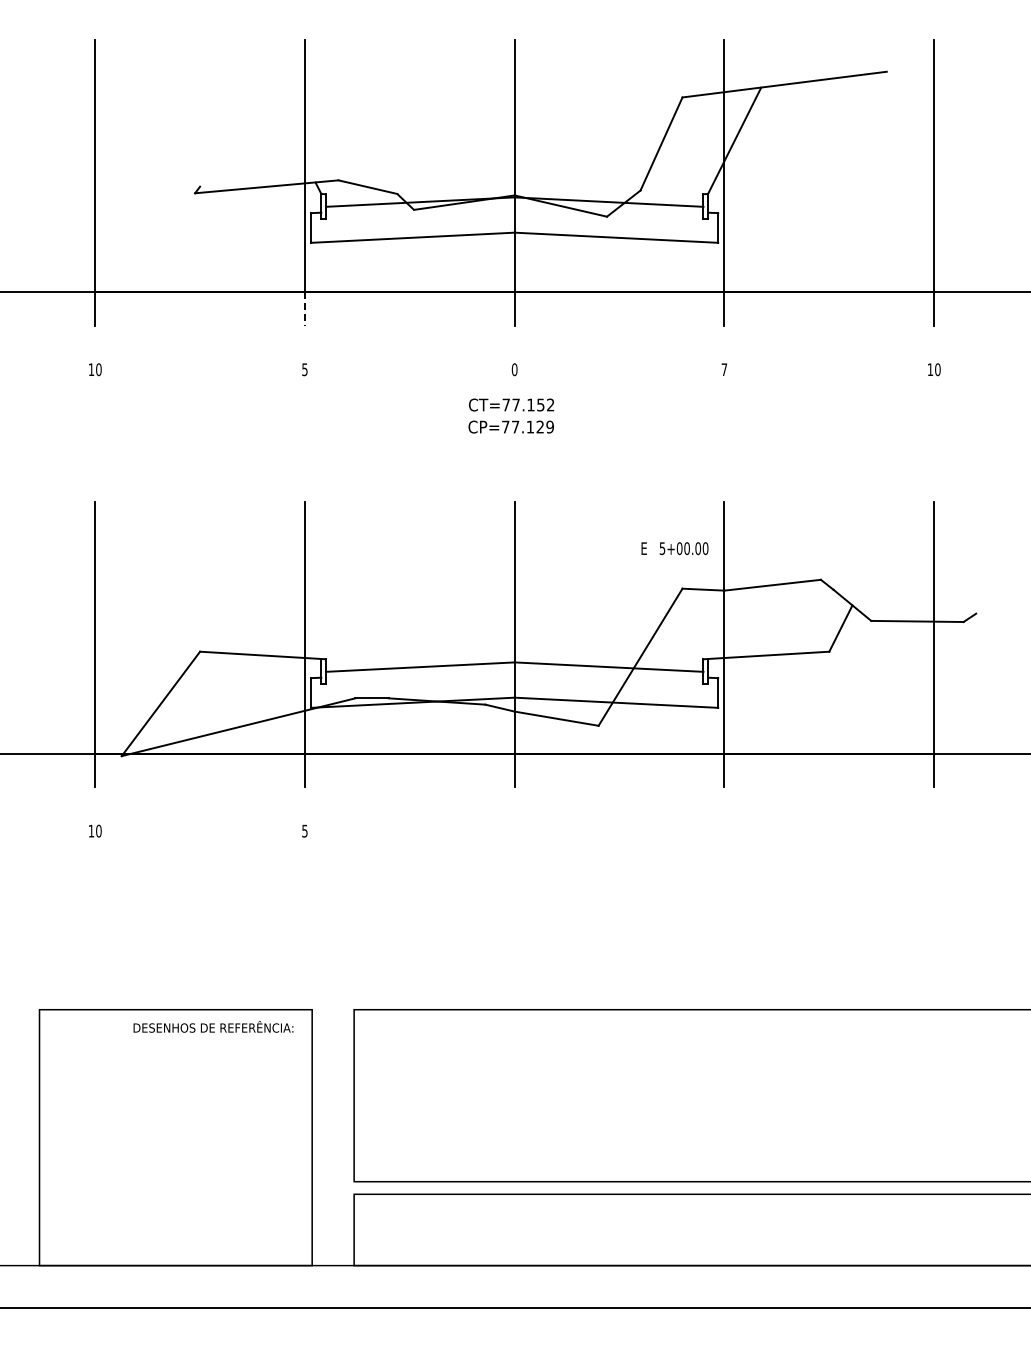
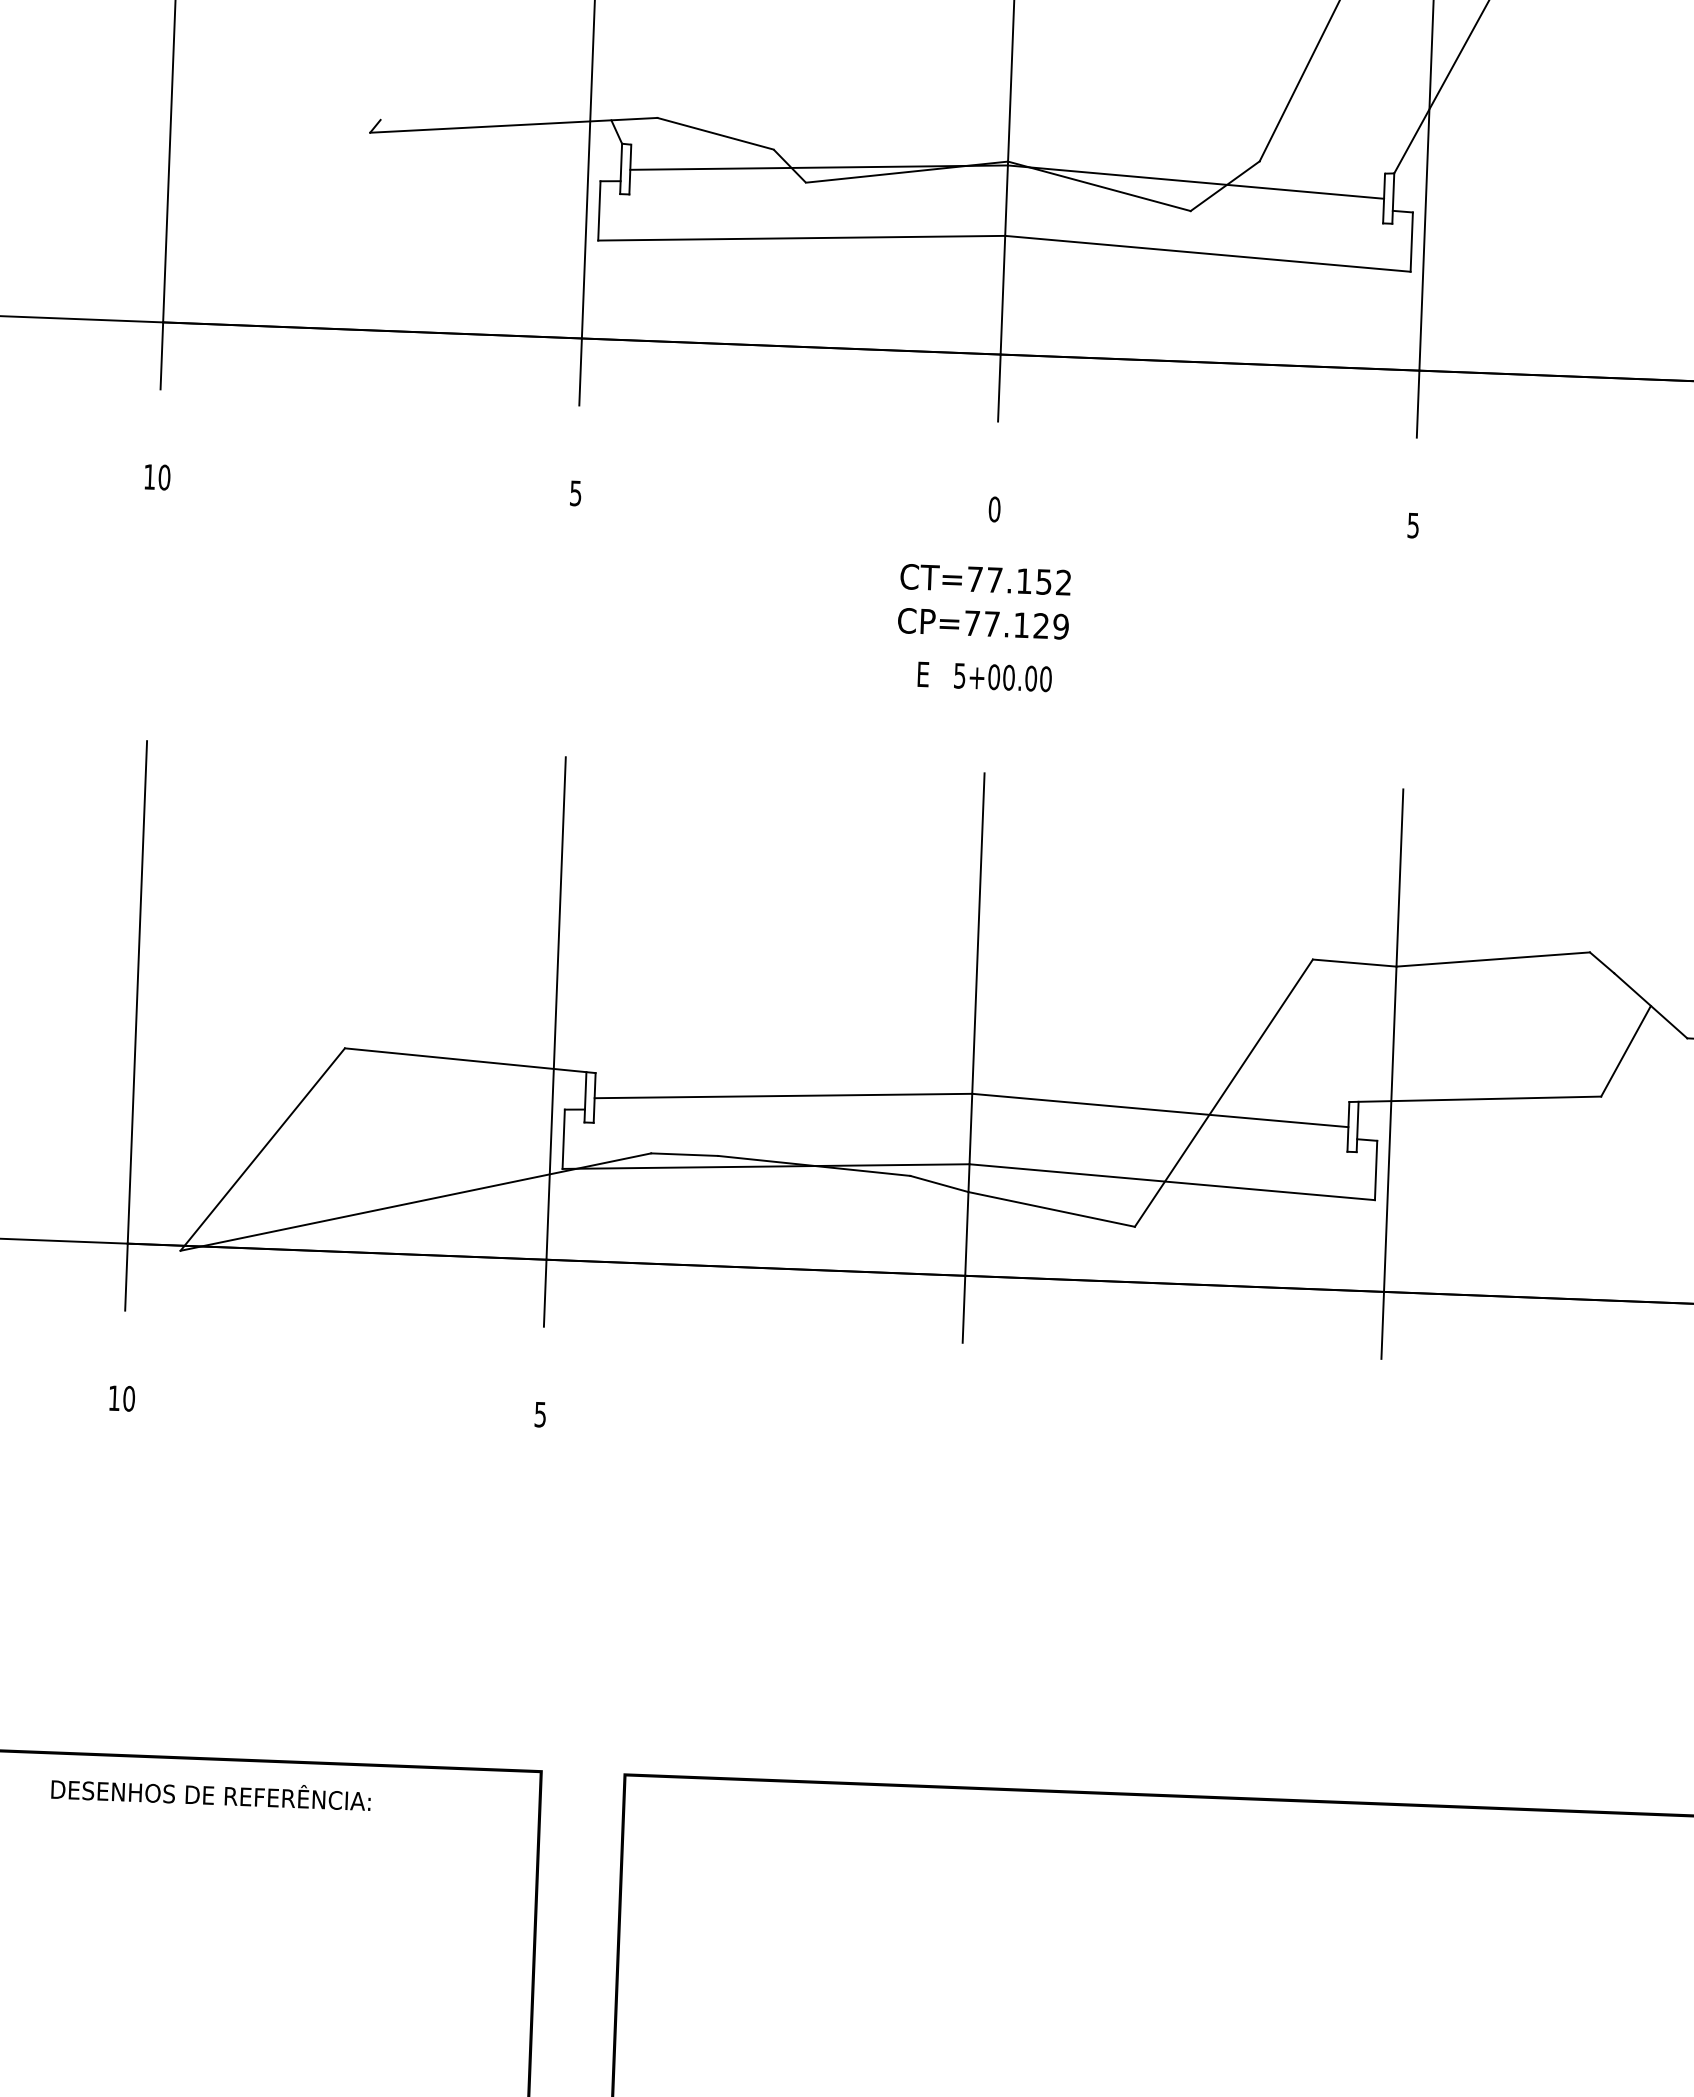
line: (304, 308) -> (579, 371), dashed -> solid
text: (724, 369) -> (1413, 525), 7 -> 5
text: (674, 548) -> (983, 676), moved
text: (213, 1026) -> (211, 1792), moved

